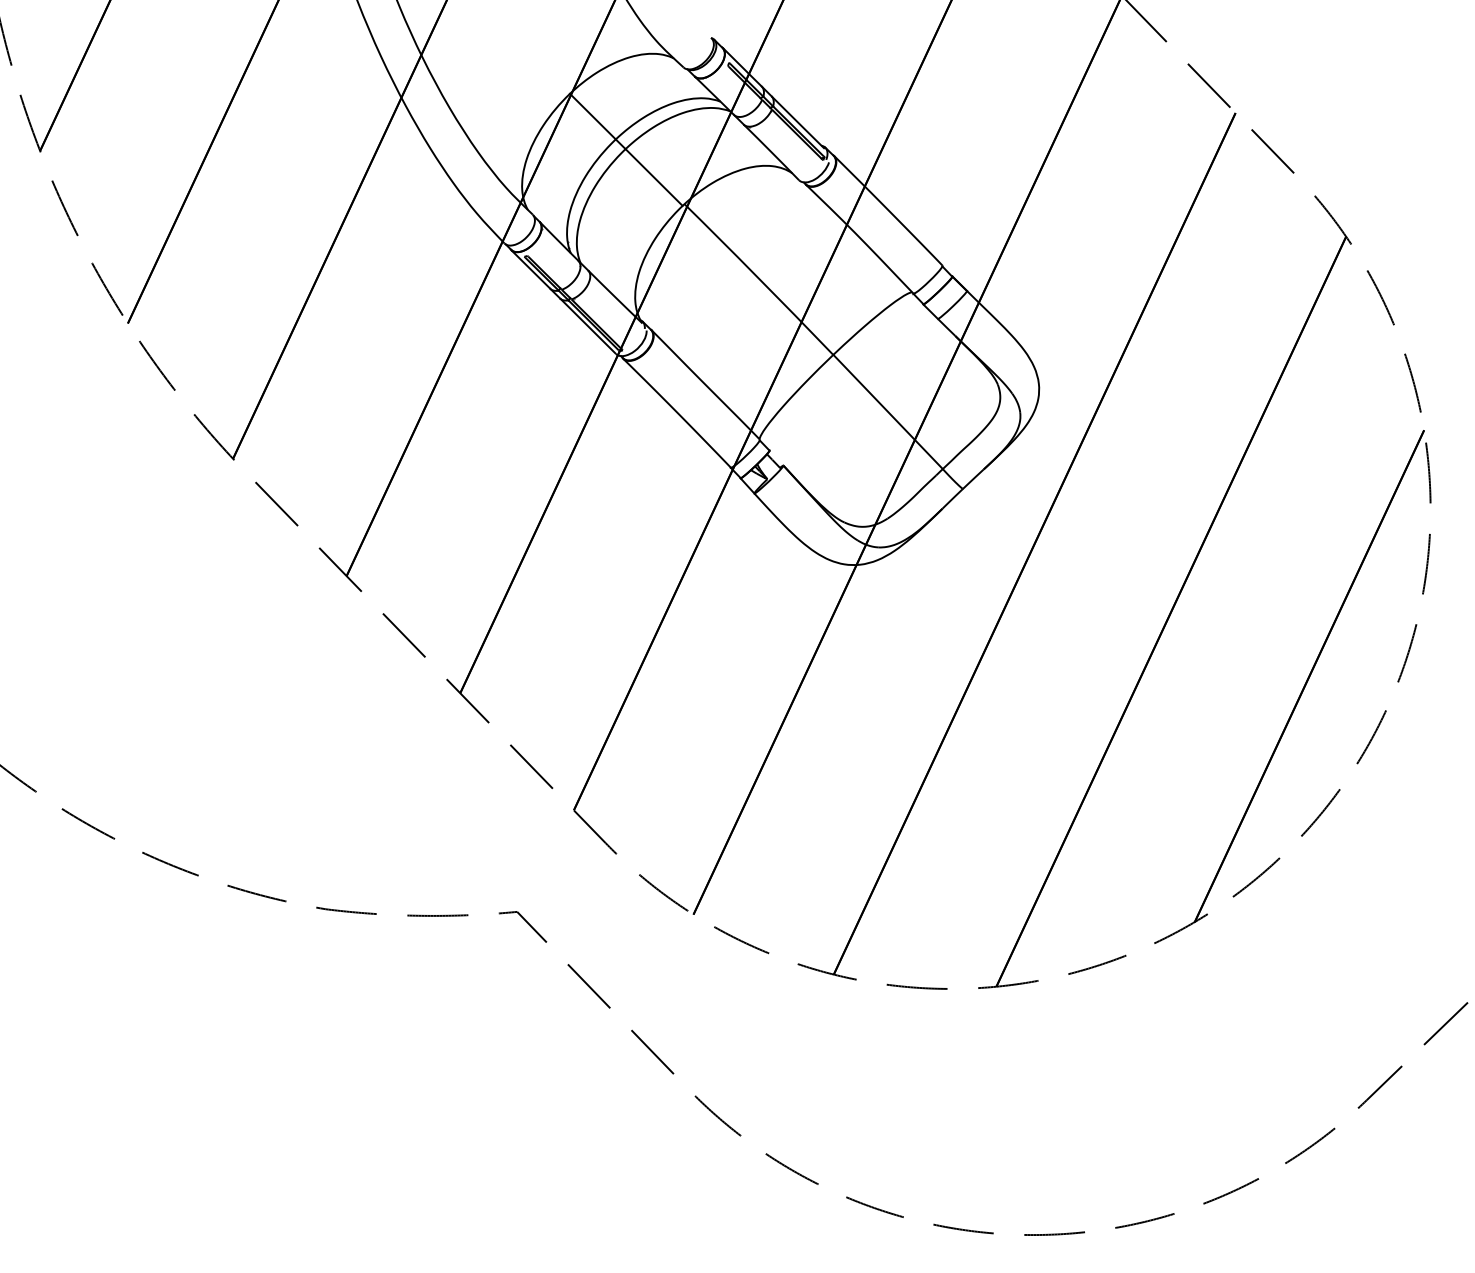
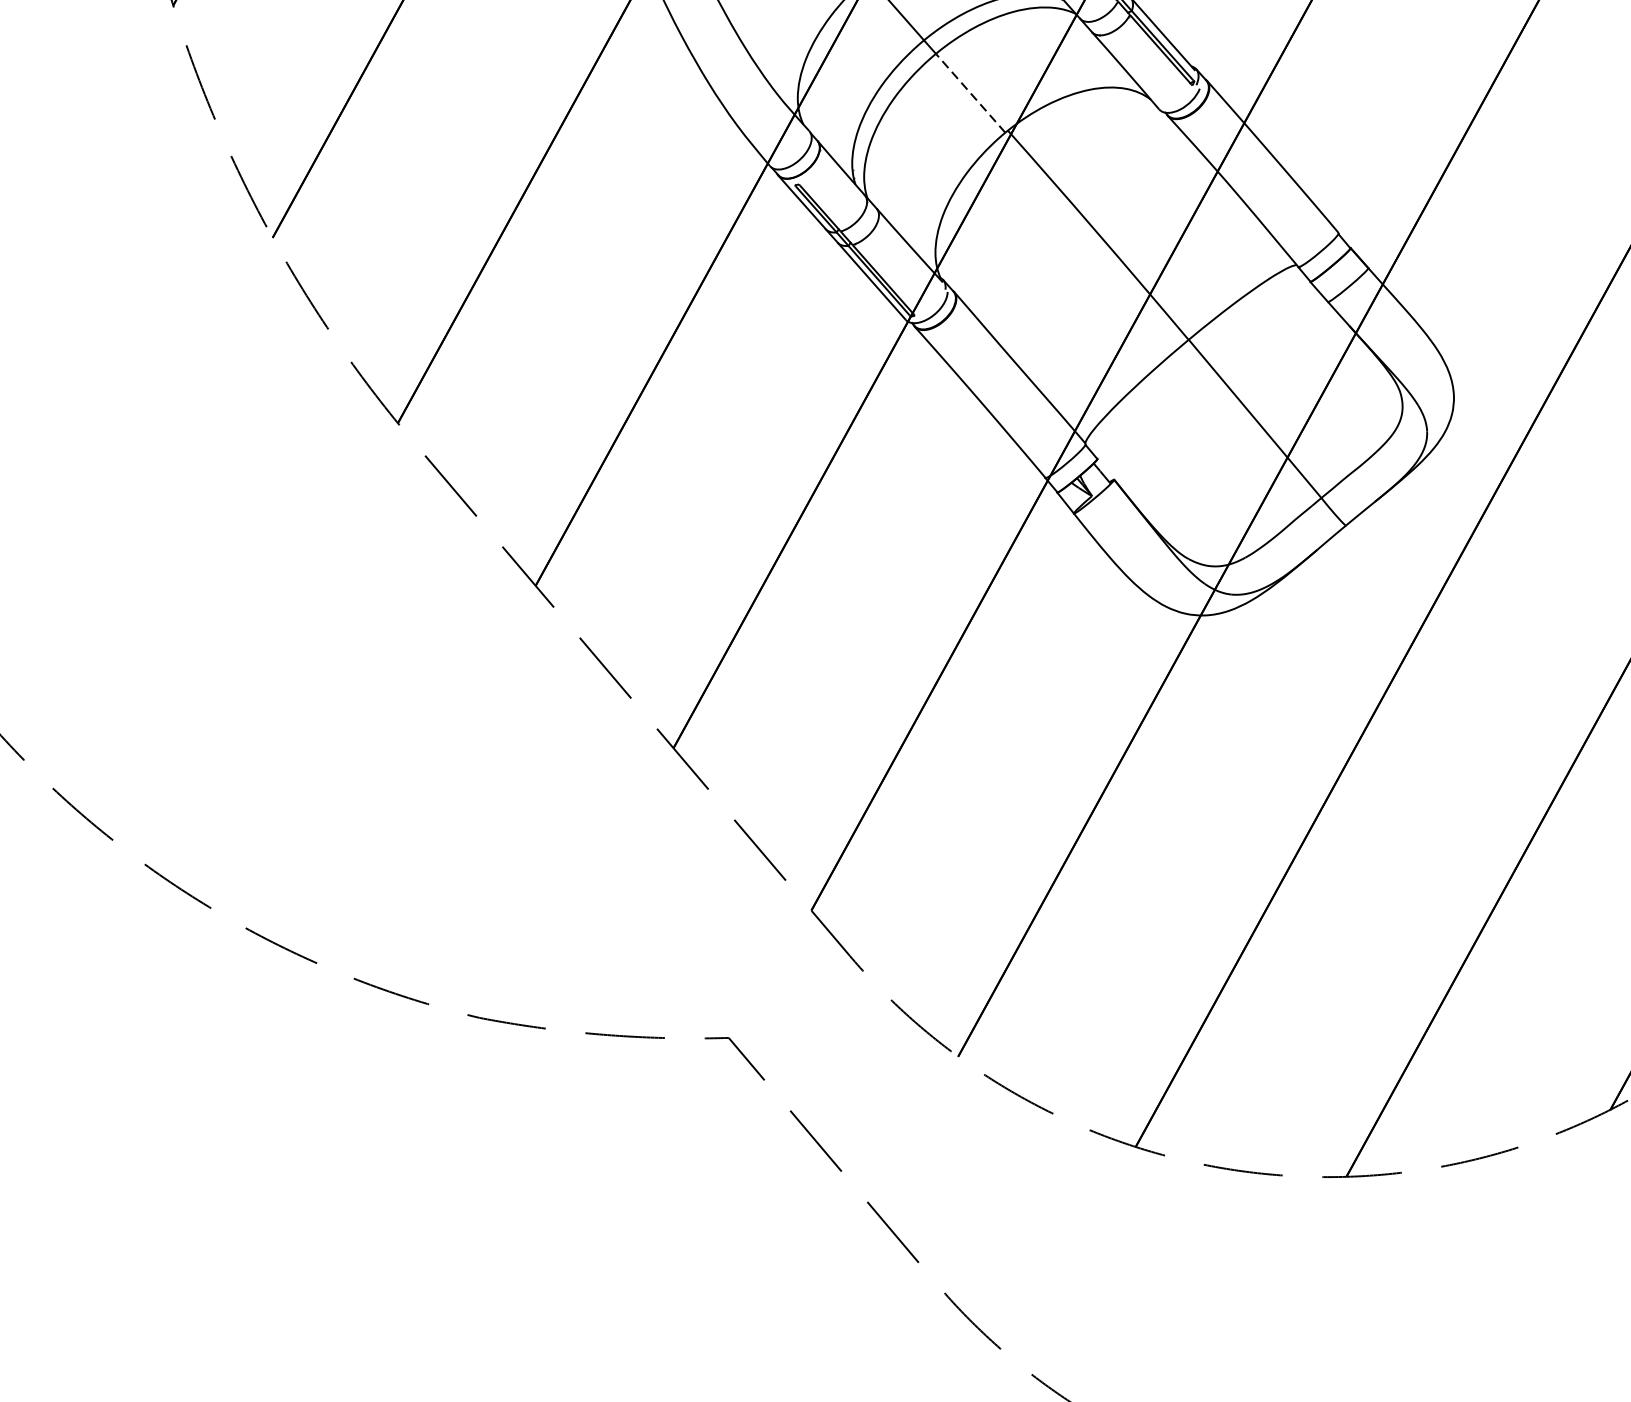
line: (653, 177) -> (969, 93), solid -> dashed

